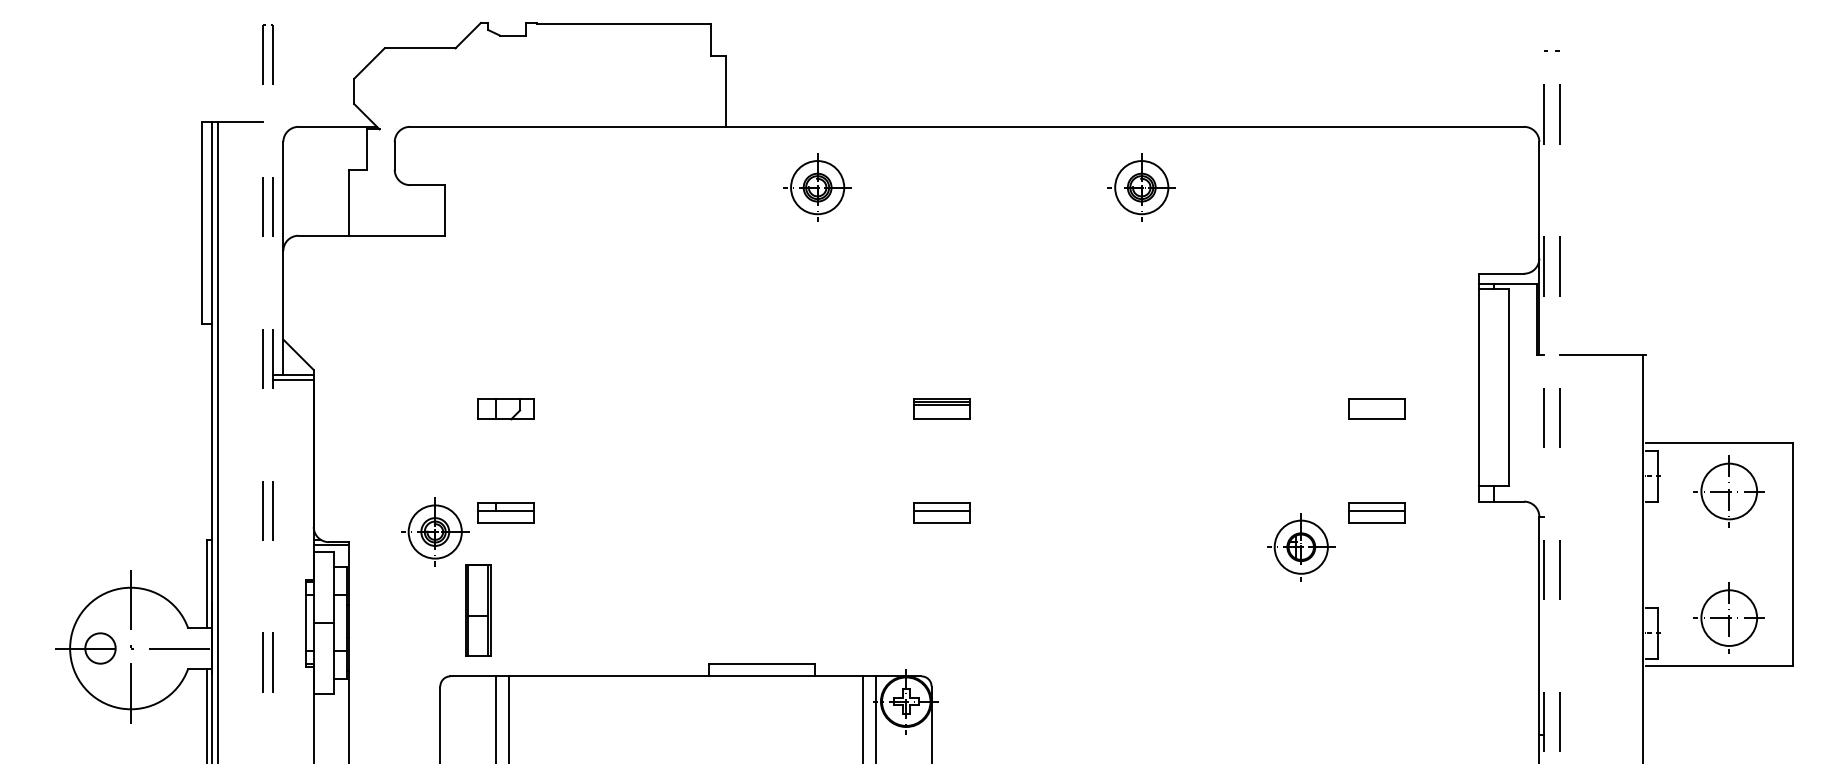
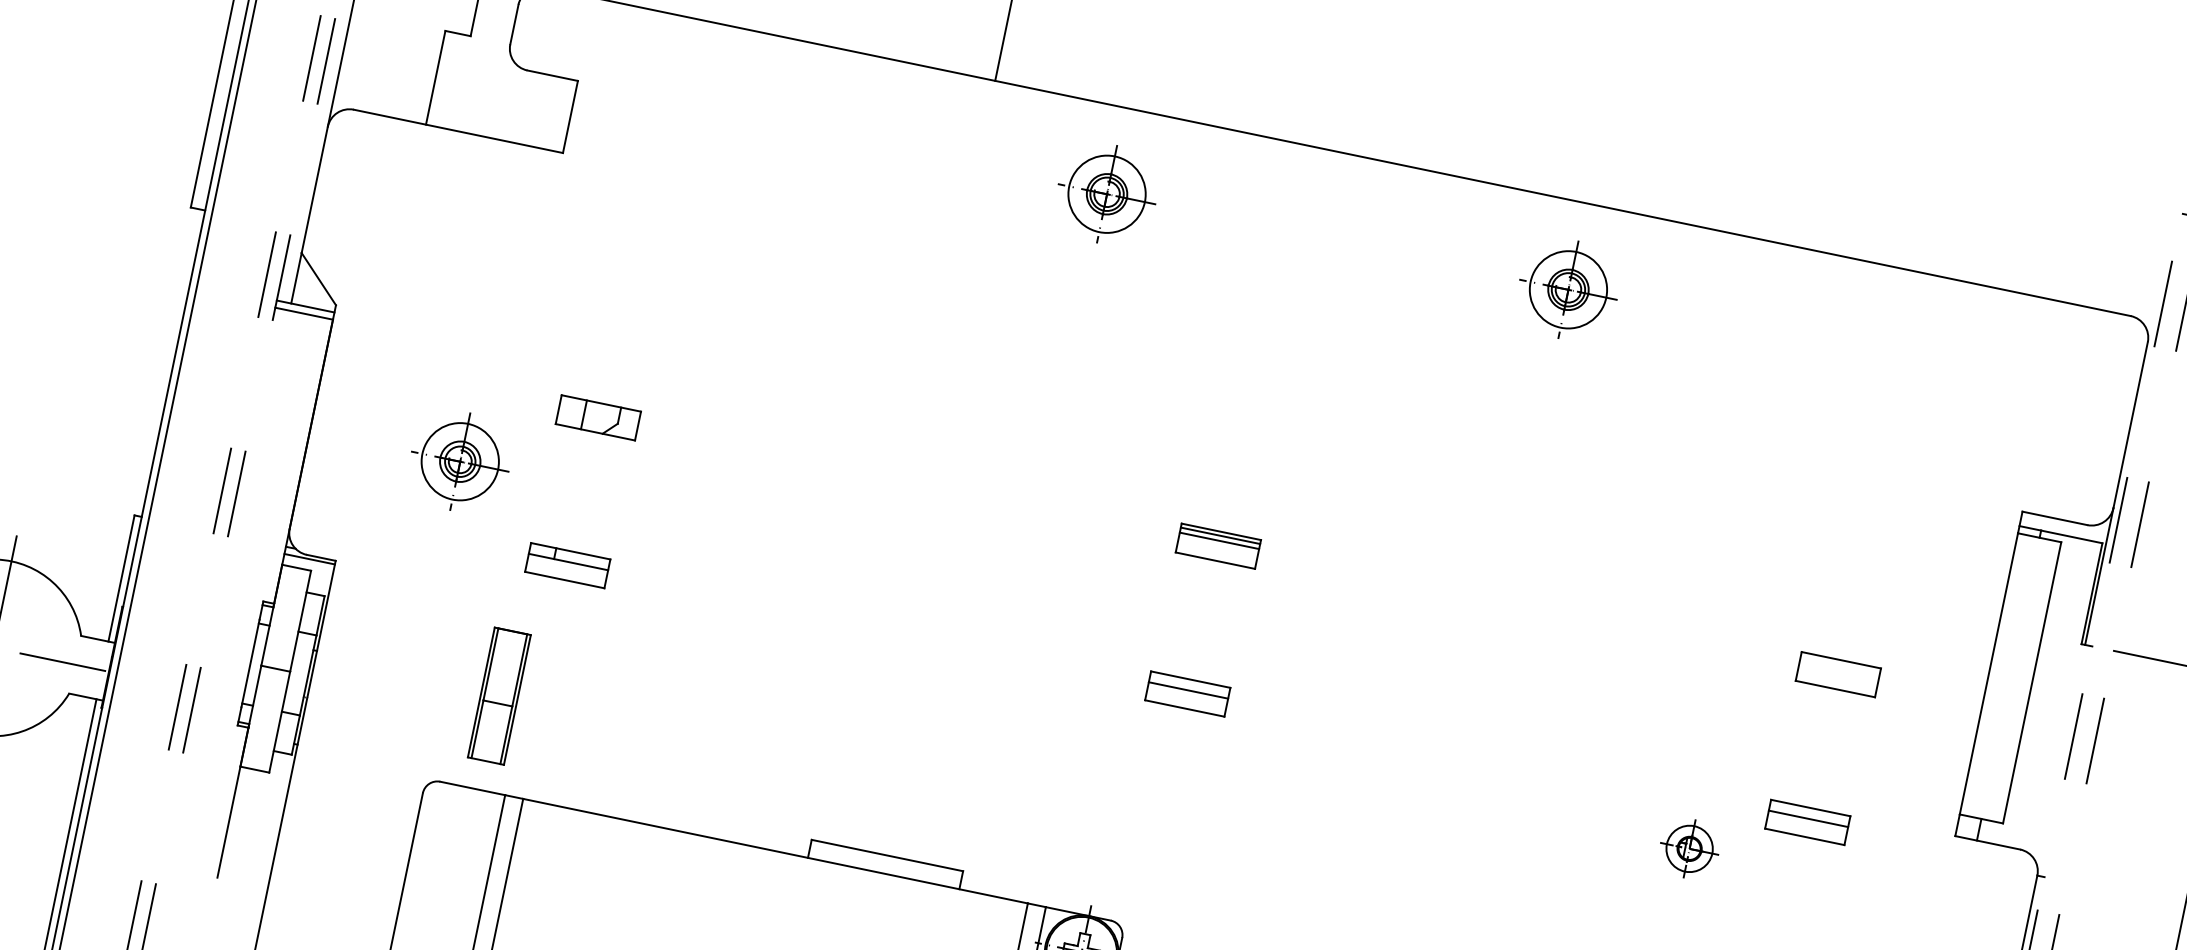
part: (435, 531) -> (460, 461), moved
part: (1301, 547) -> (1689, 849), size x0.6

